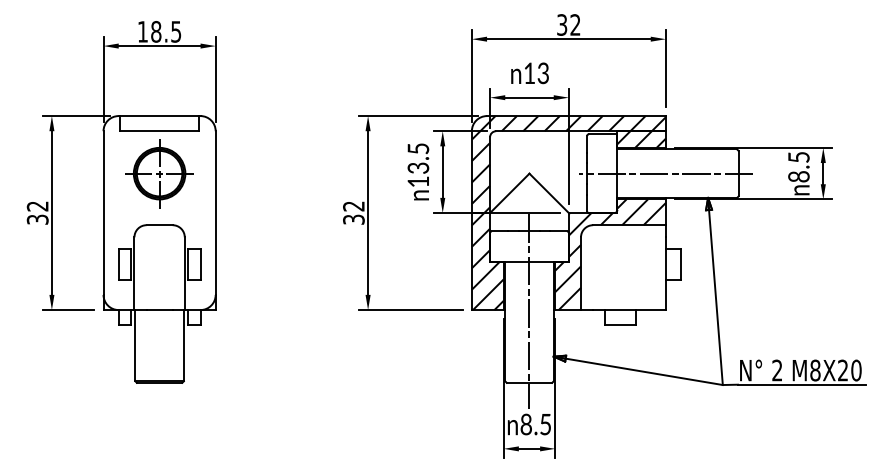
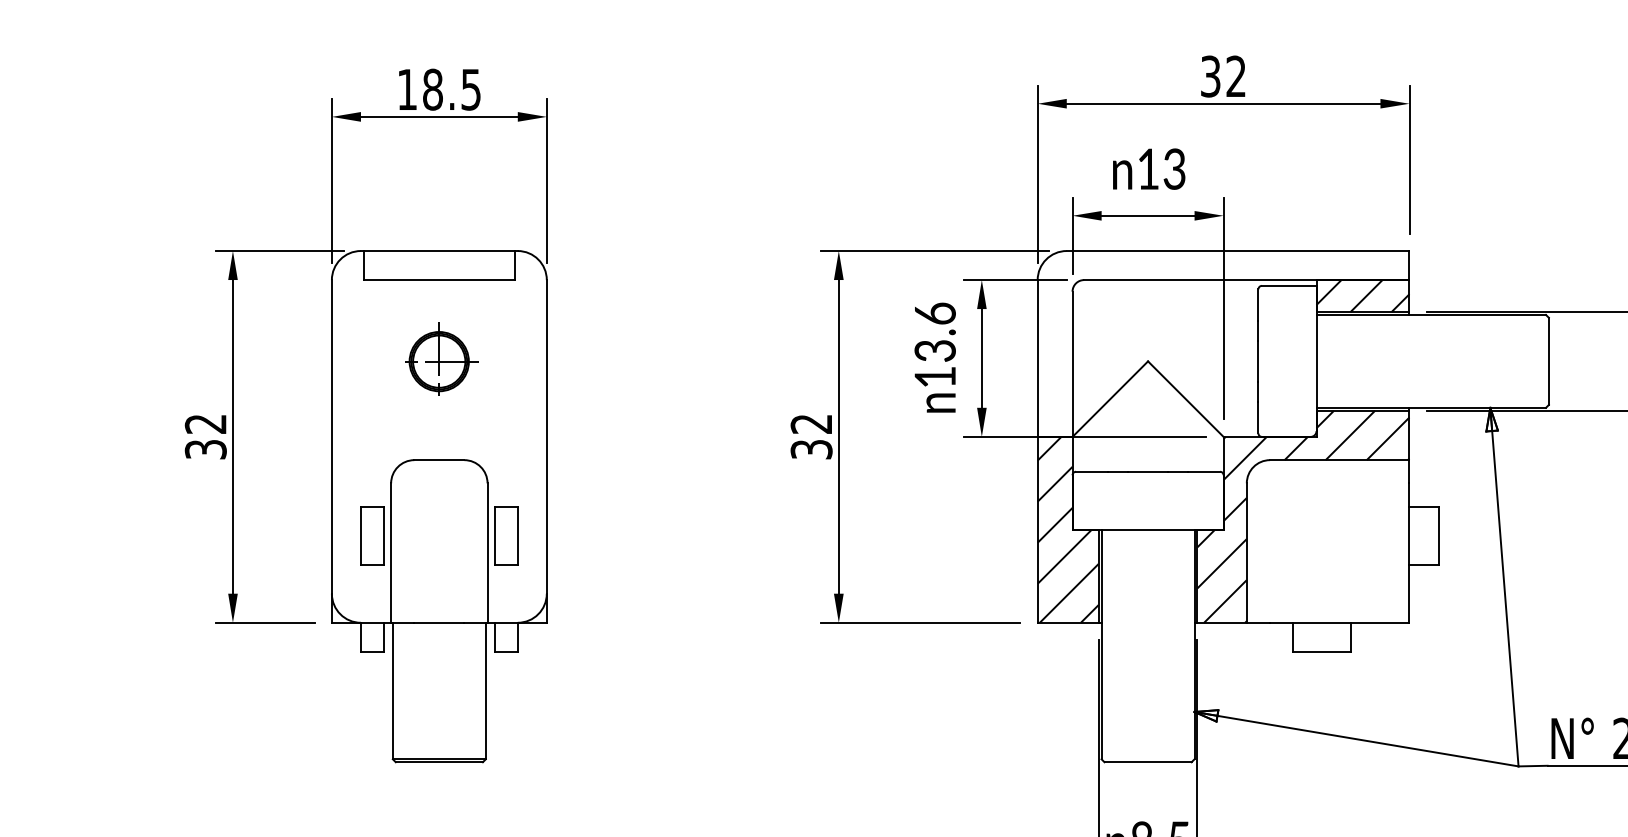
text: (418, 148) -> (935, 313), 13.5 -> 13.6
hatch: (568, 164) -> (1222, 343), removed
part: (159, 173) -> (439, 361), size x0.6
line: (665, 173) -> (1408, 361), removed
line: (529, 311) -> (1148, 625), removed

